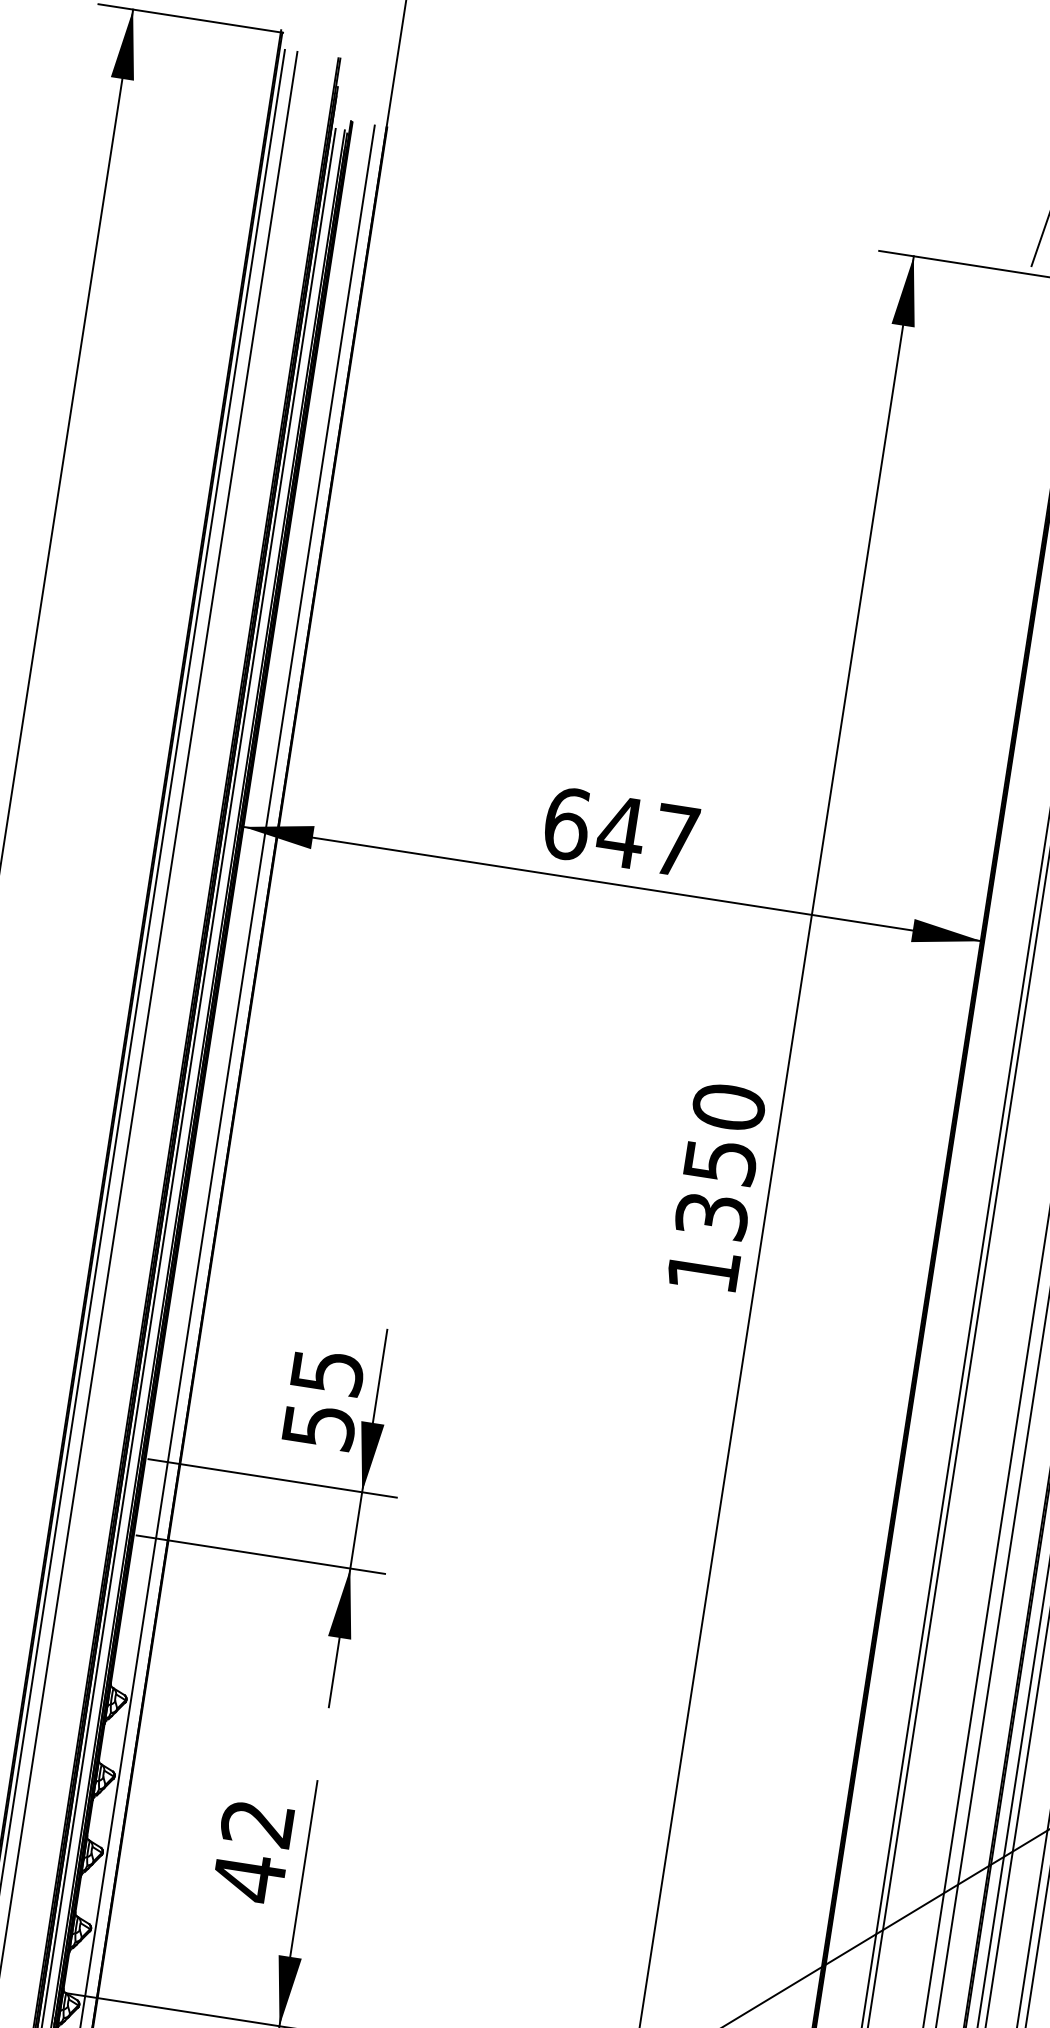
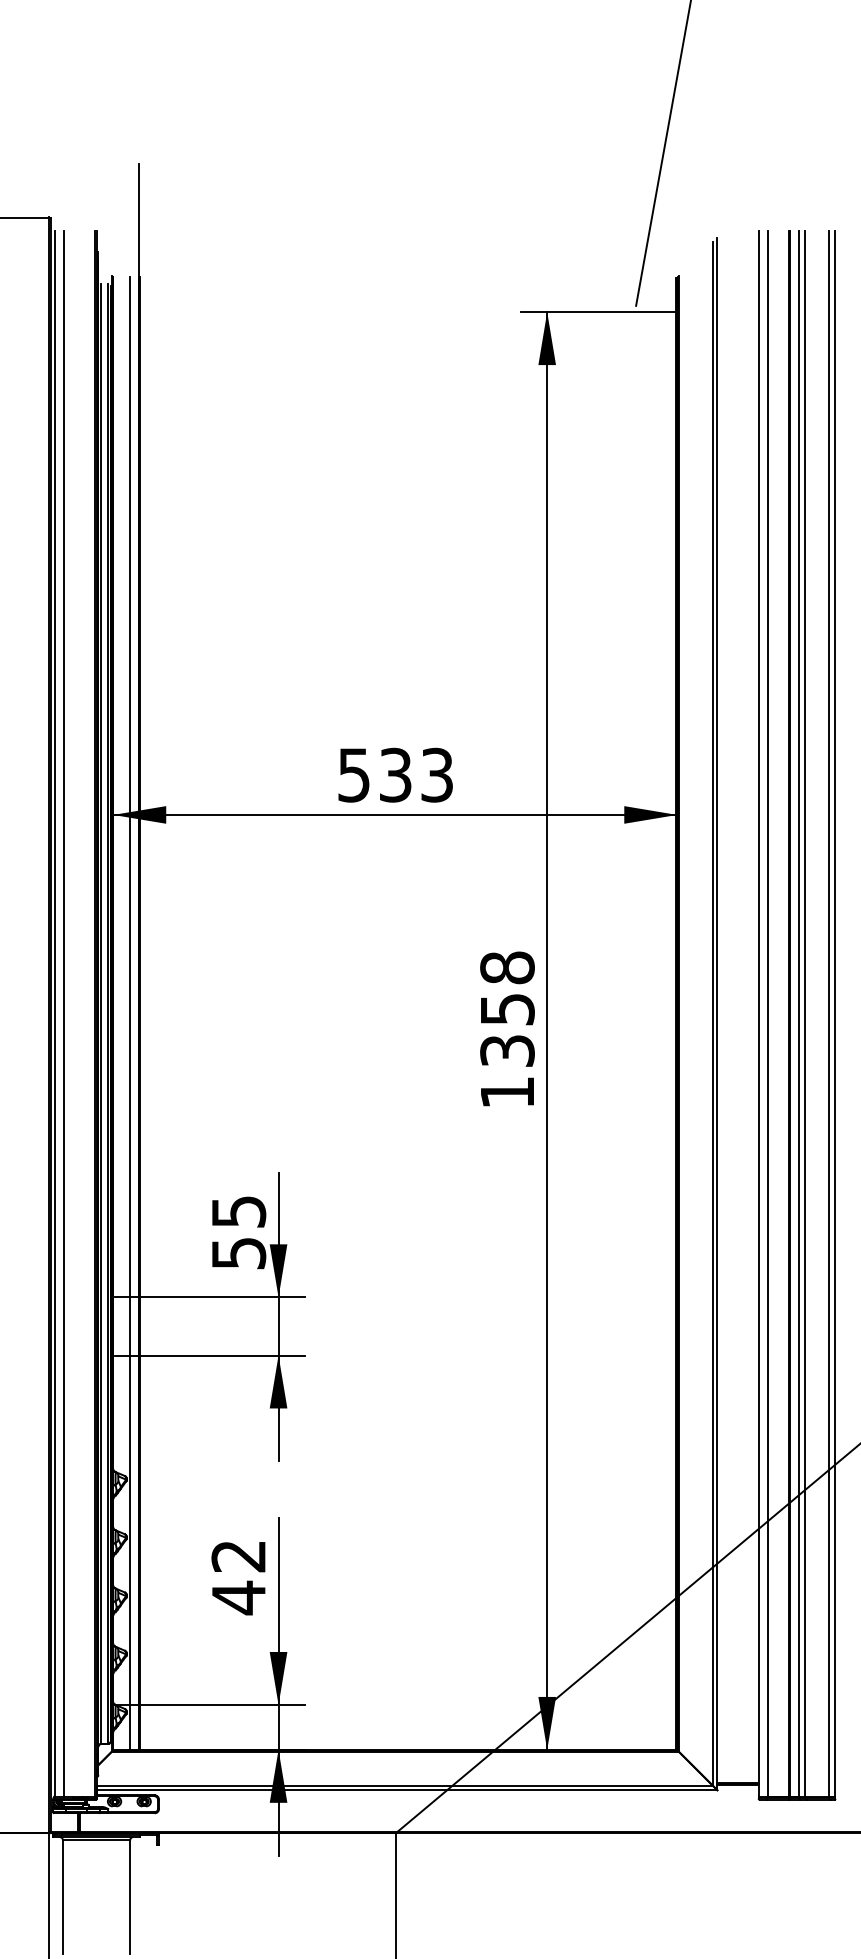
text: (621, 831) -> (395, 774), 647 -> 533
text: (728, 1106) -> (507, 967), 1350 -> 1358

